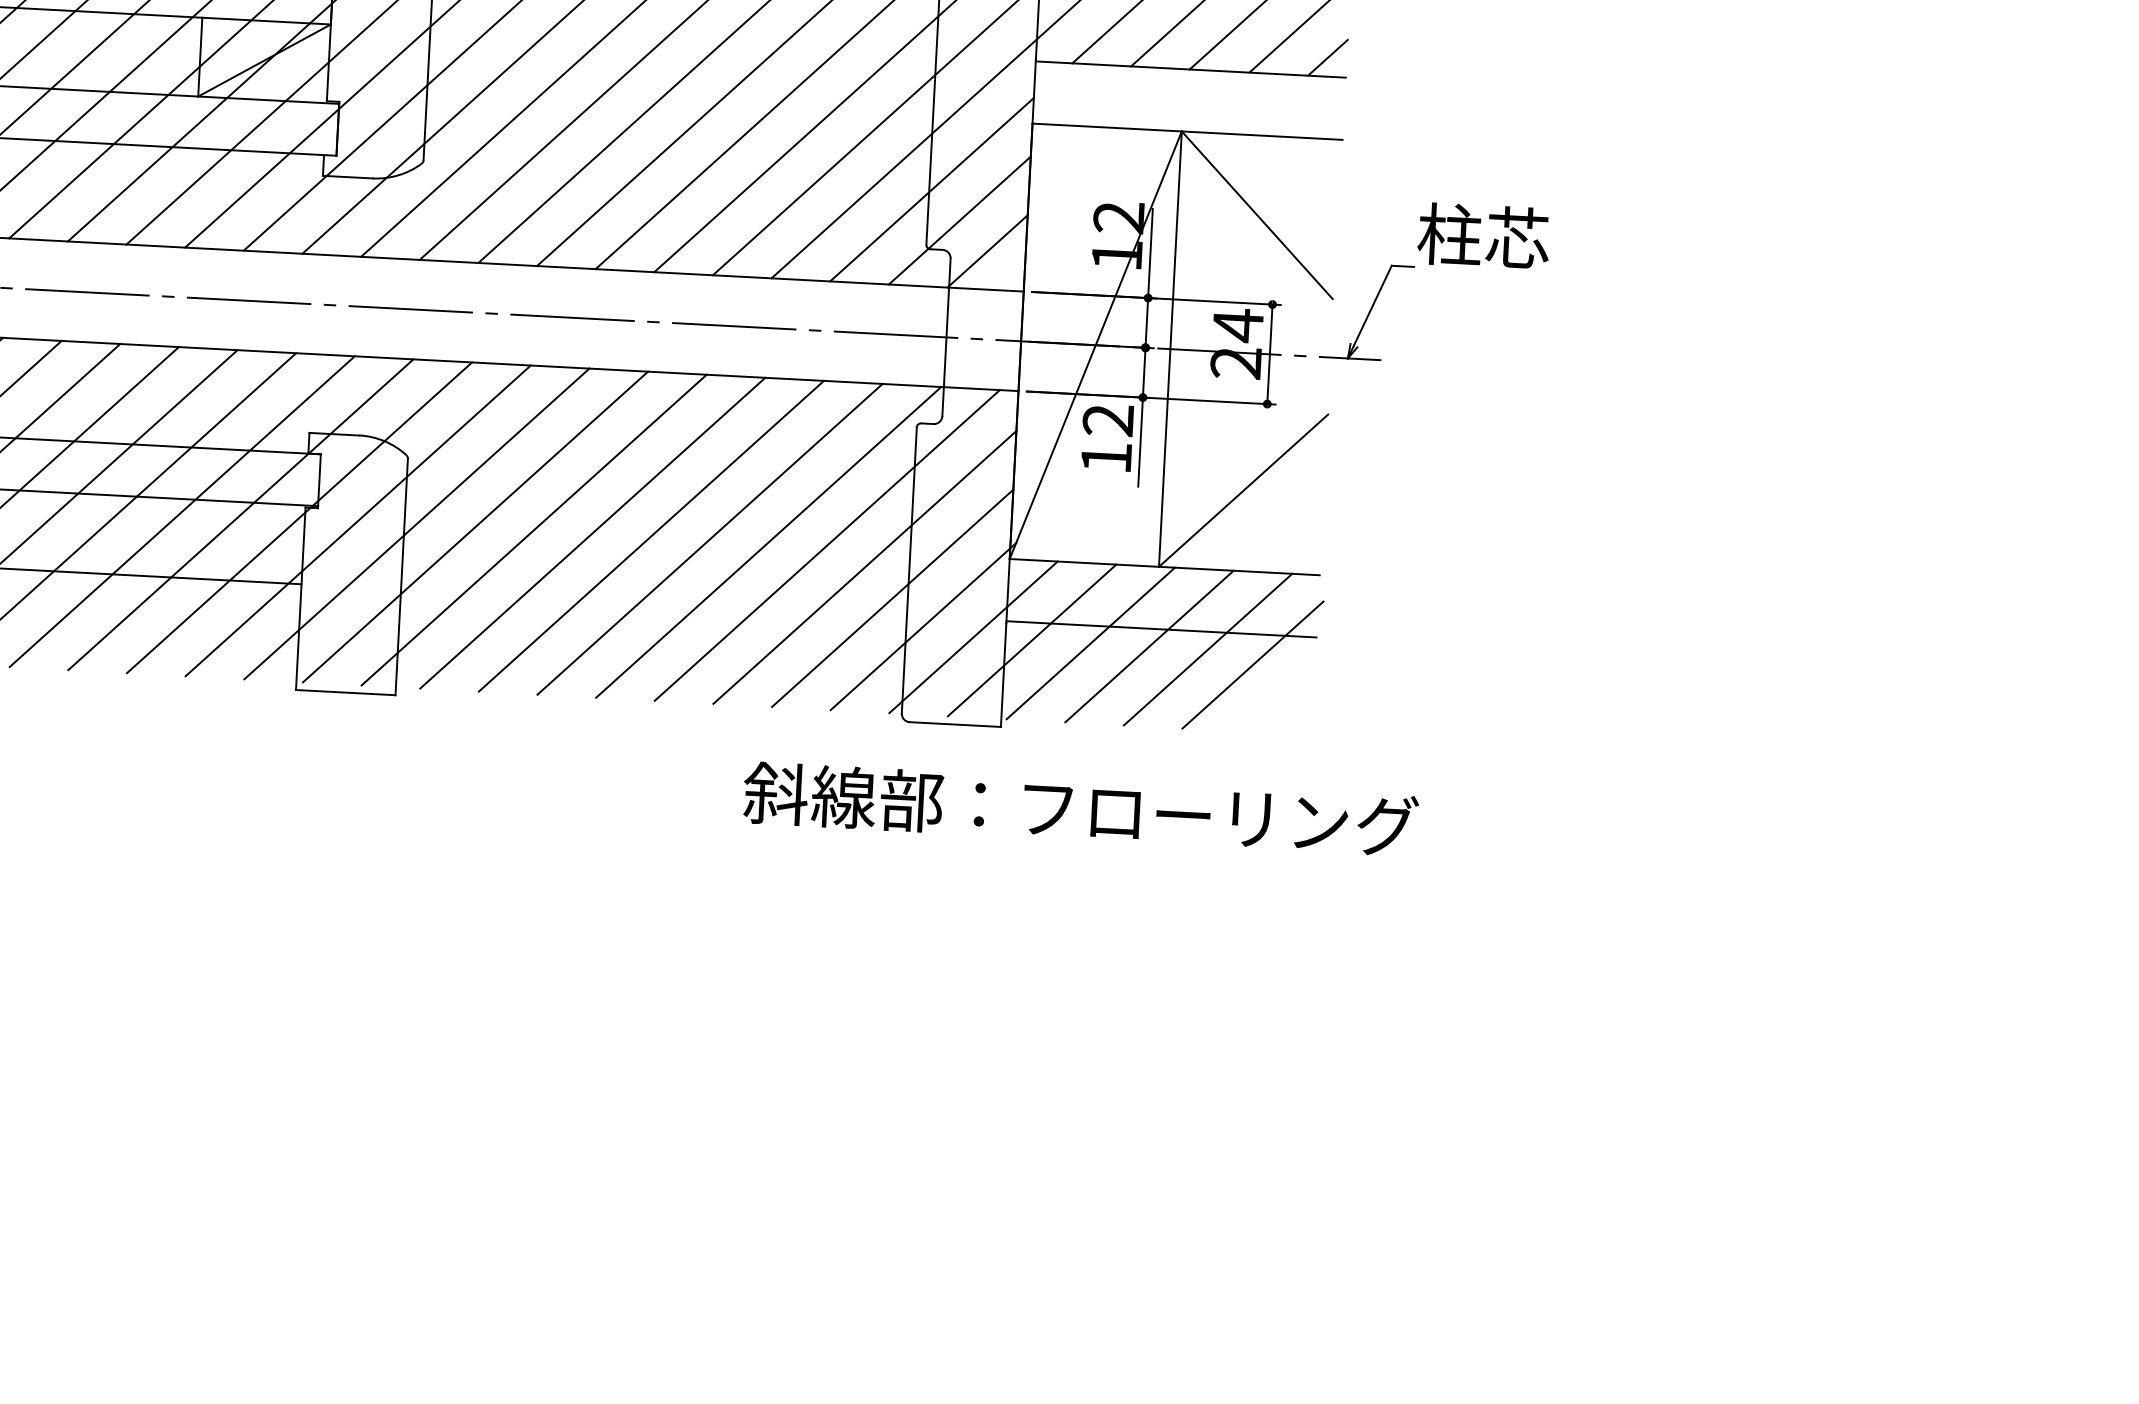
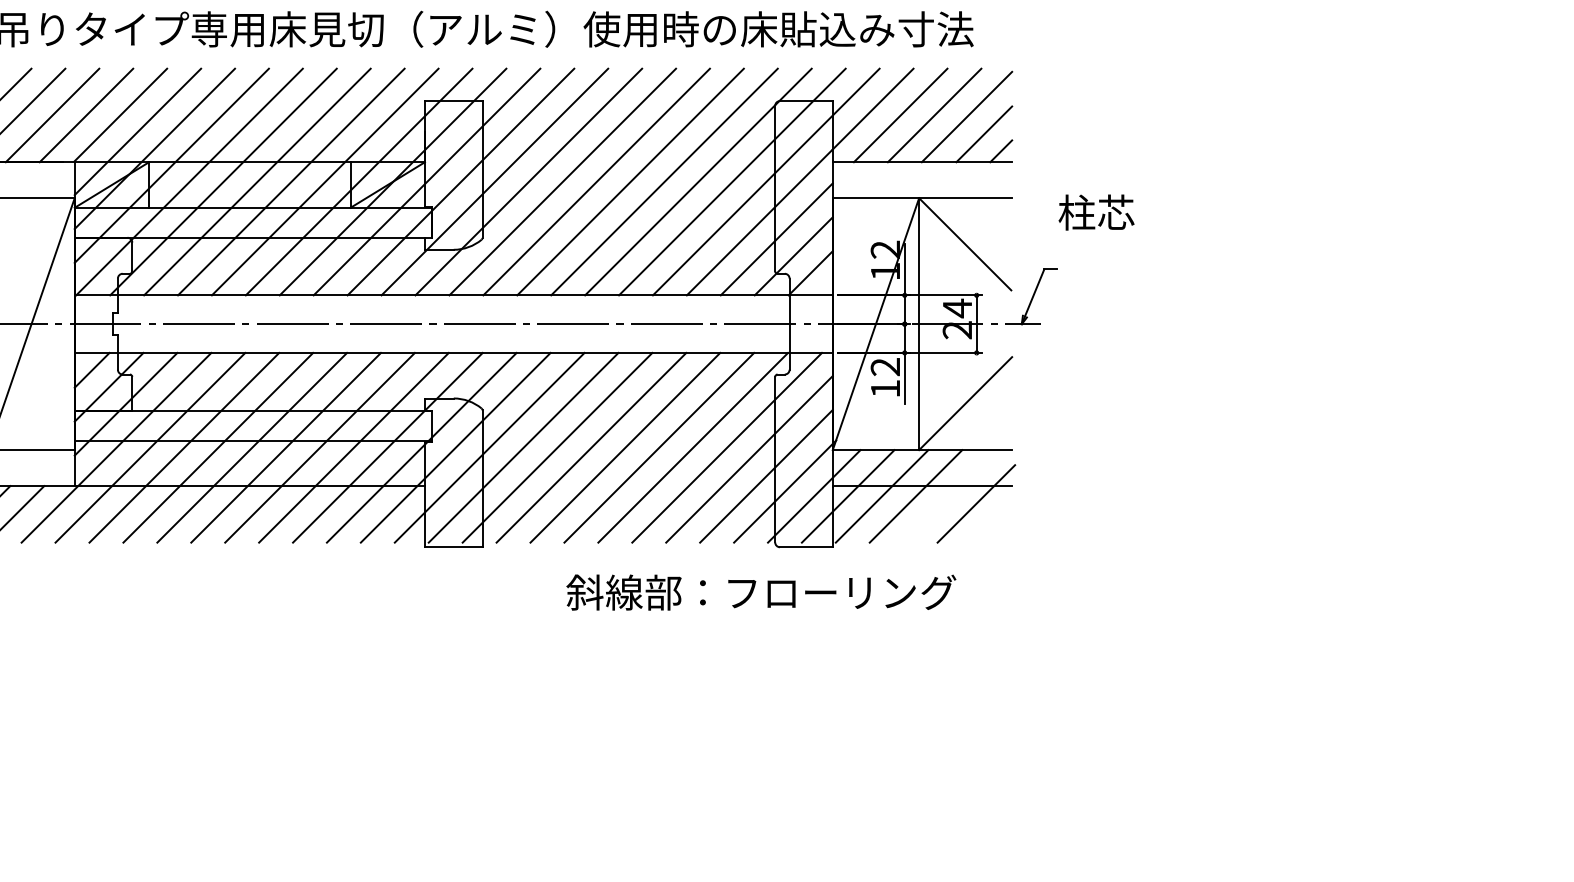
text: (1483, 236) -> (1096, 212), moved
line: (1207, 649) -> (949, 496), removed
text: (1081, 809) -> (761, 592), moved

